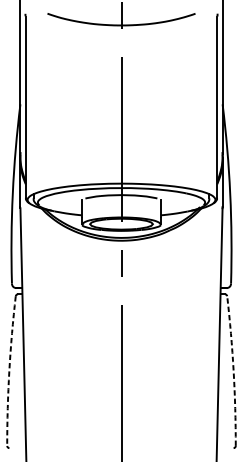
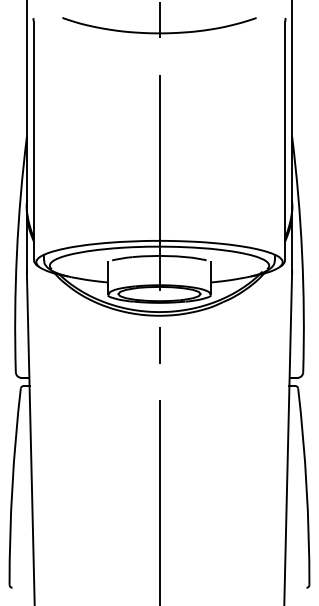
arc: (9, 370) -> (12, 486), dashed -> solid
arc: (233, 370) -> (306, 486), dashed -> solid

